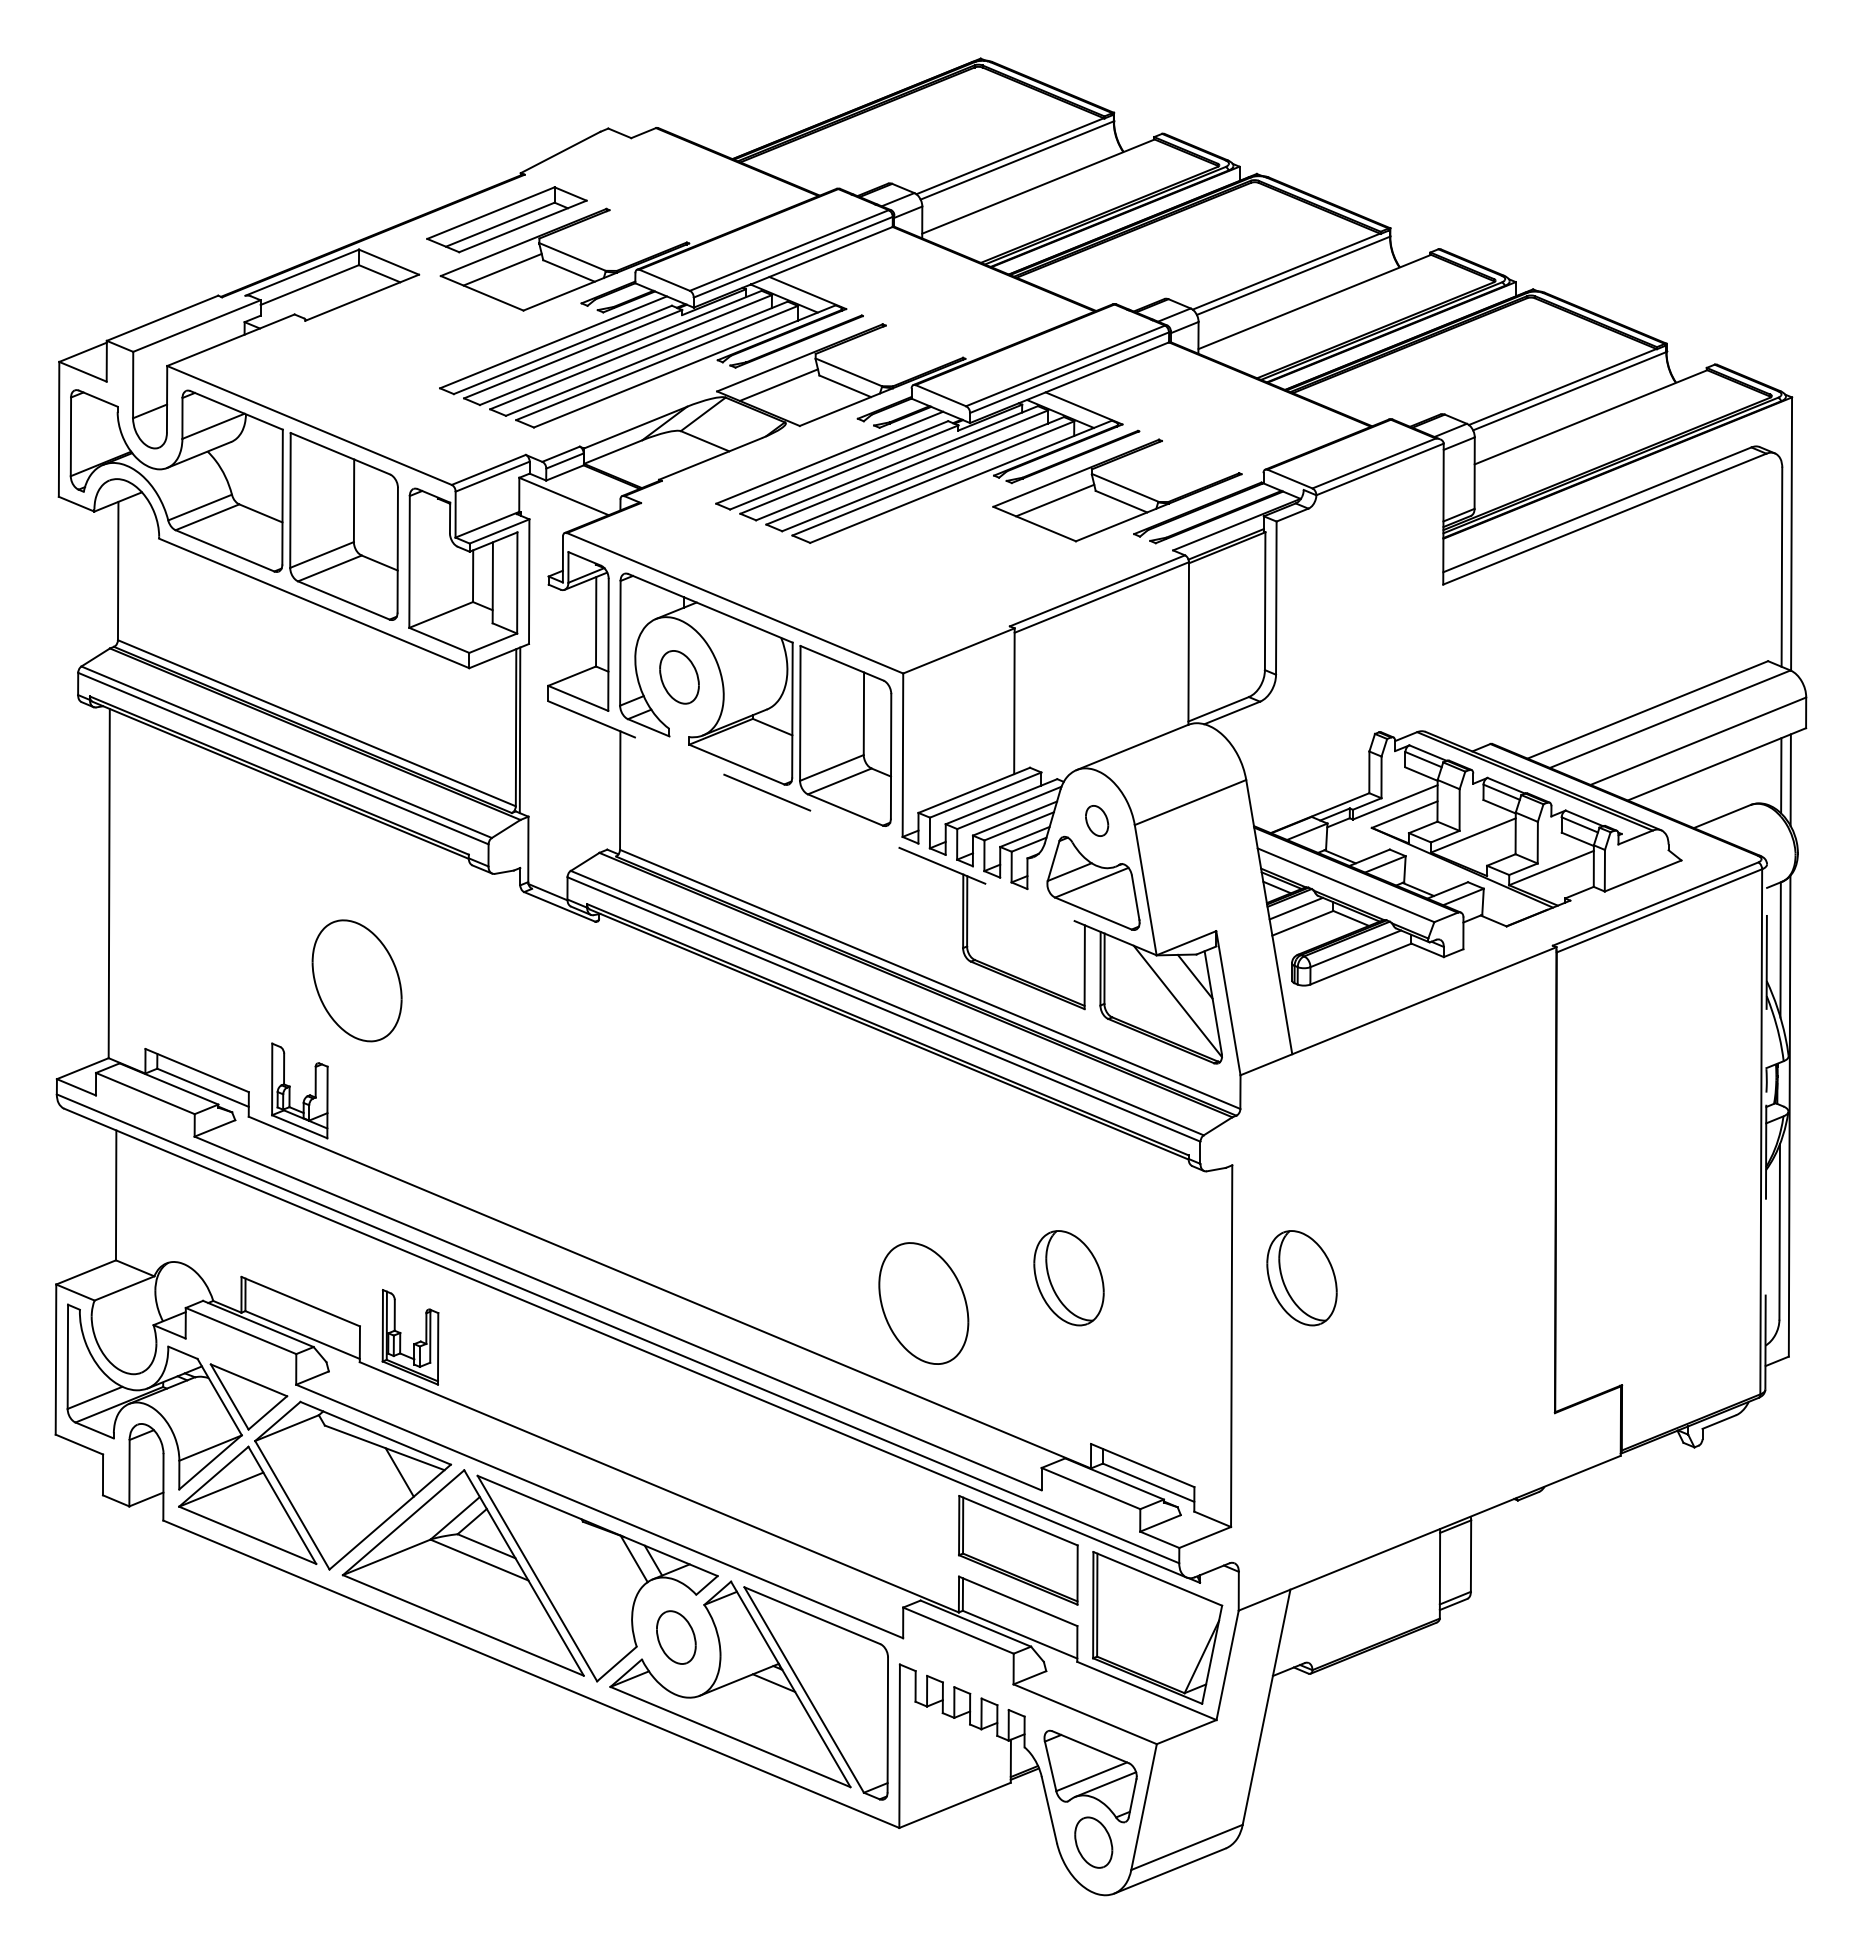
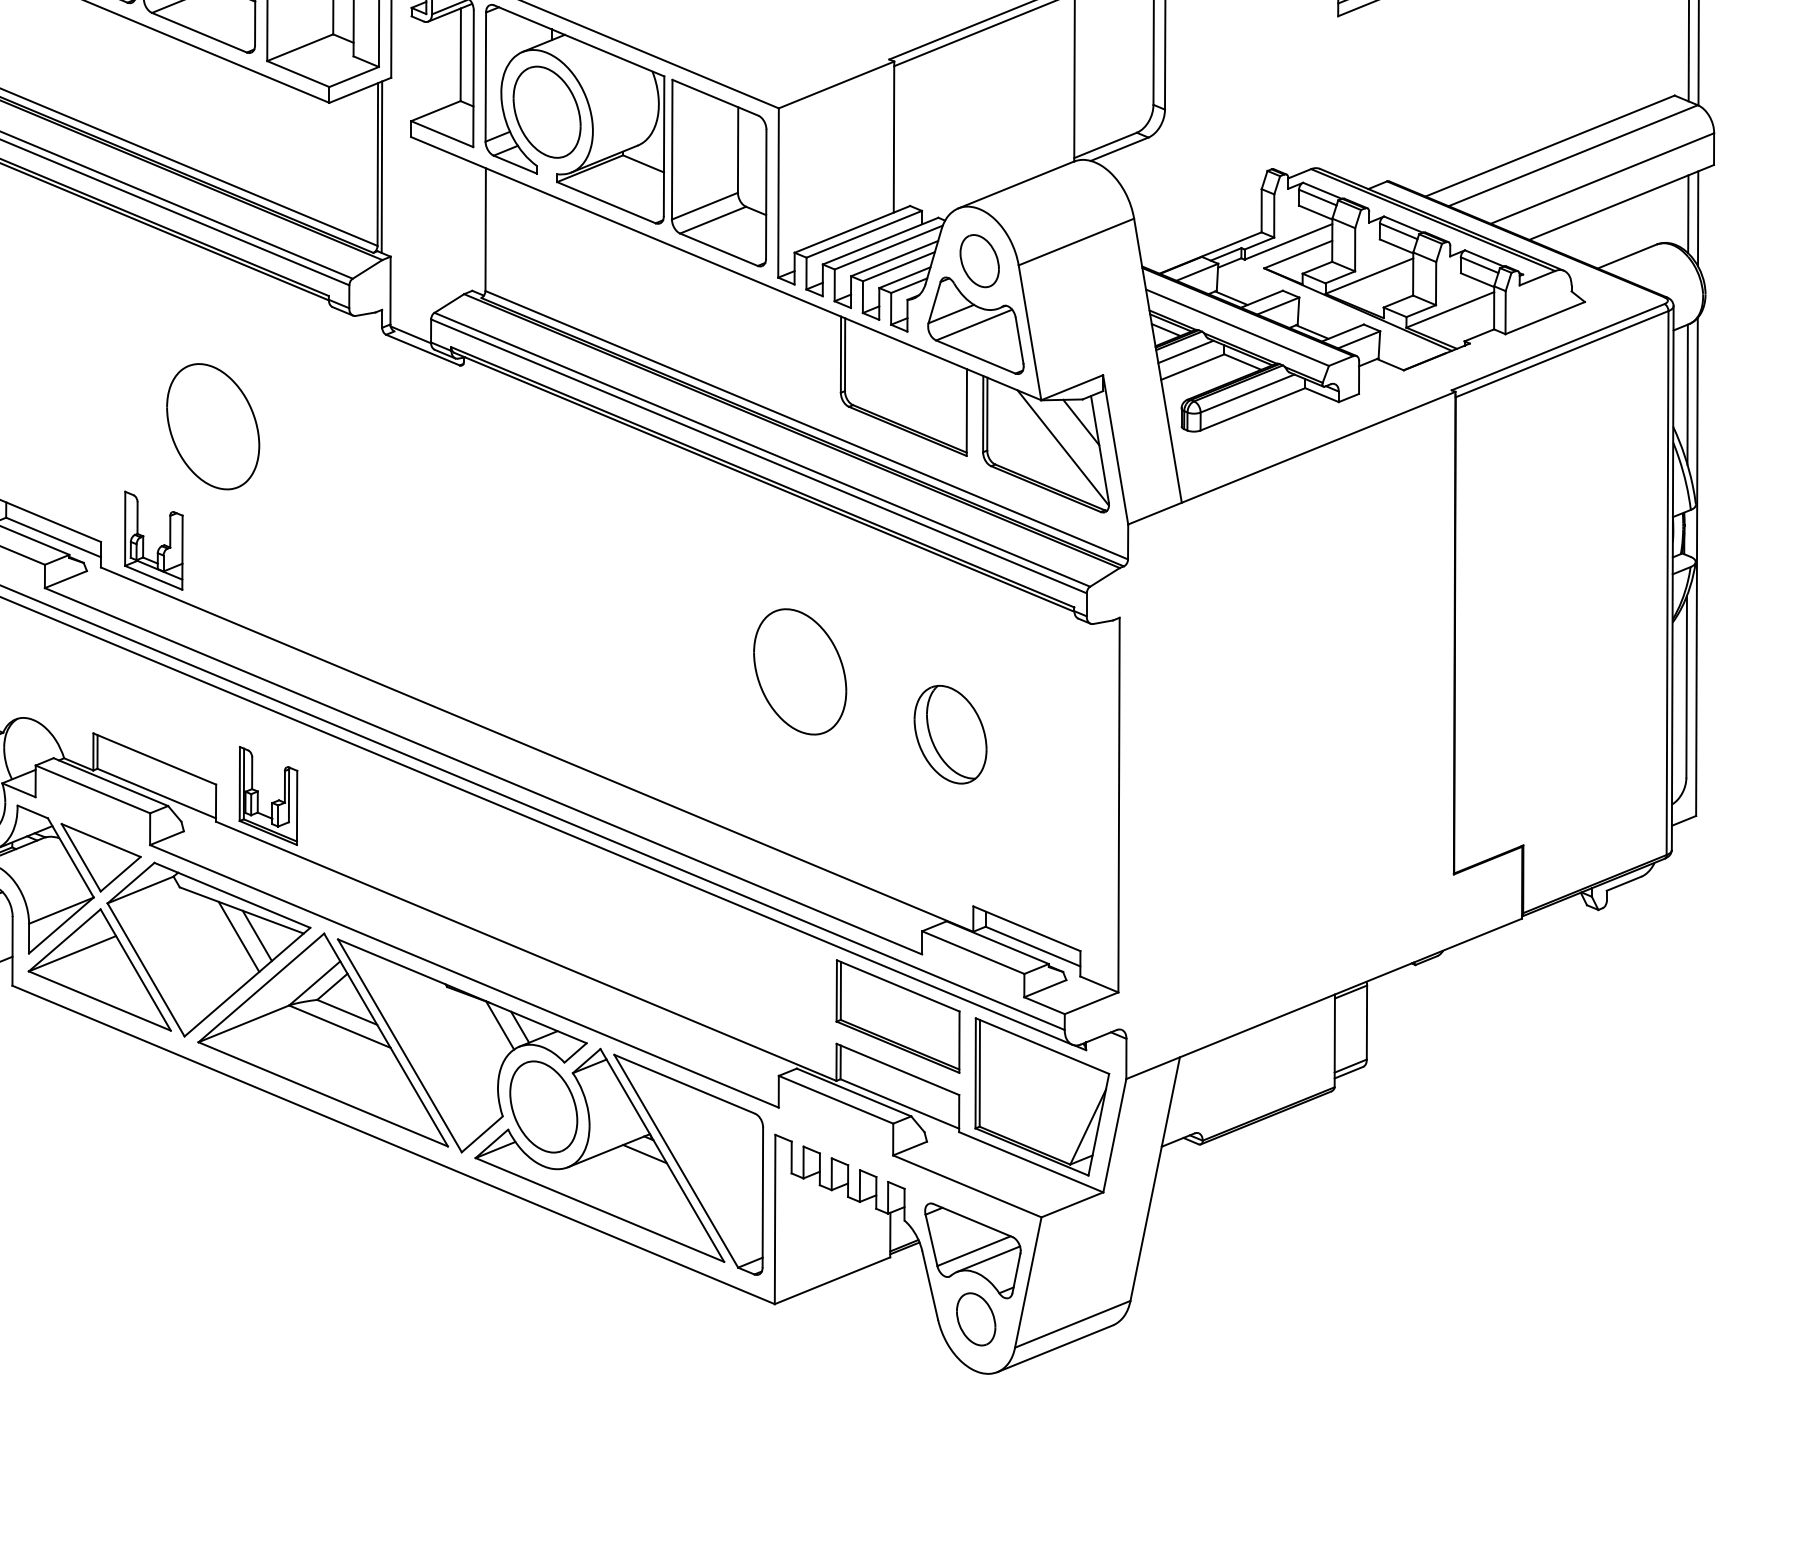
part: (679, 677) -> (547, 112), size x1.67
part: (1096, 820) -> (979, 260), size x1.67
line: (852, 828) -> (726, 268), dashed -> solid
line: (1766, 1126) -> (1673, 577), dashed -> solid
part: (1301, 1278) -> (1191, 735), removed
part: (923, 1303) -> (799, 671), moved
line: (381, 1473) -> (238, 937), added
part: (676, 1637) -> (543, 1106), size x1.67

